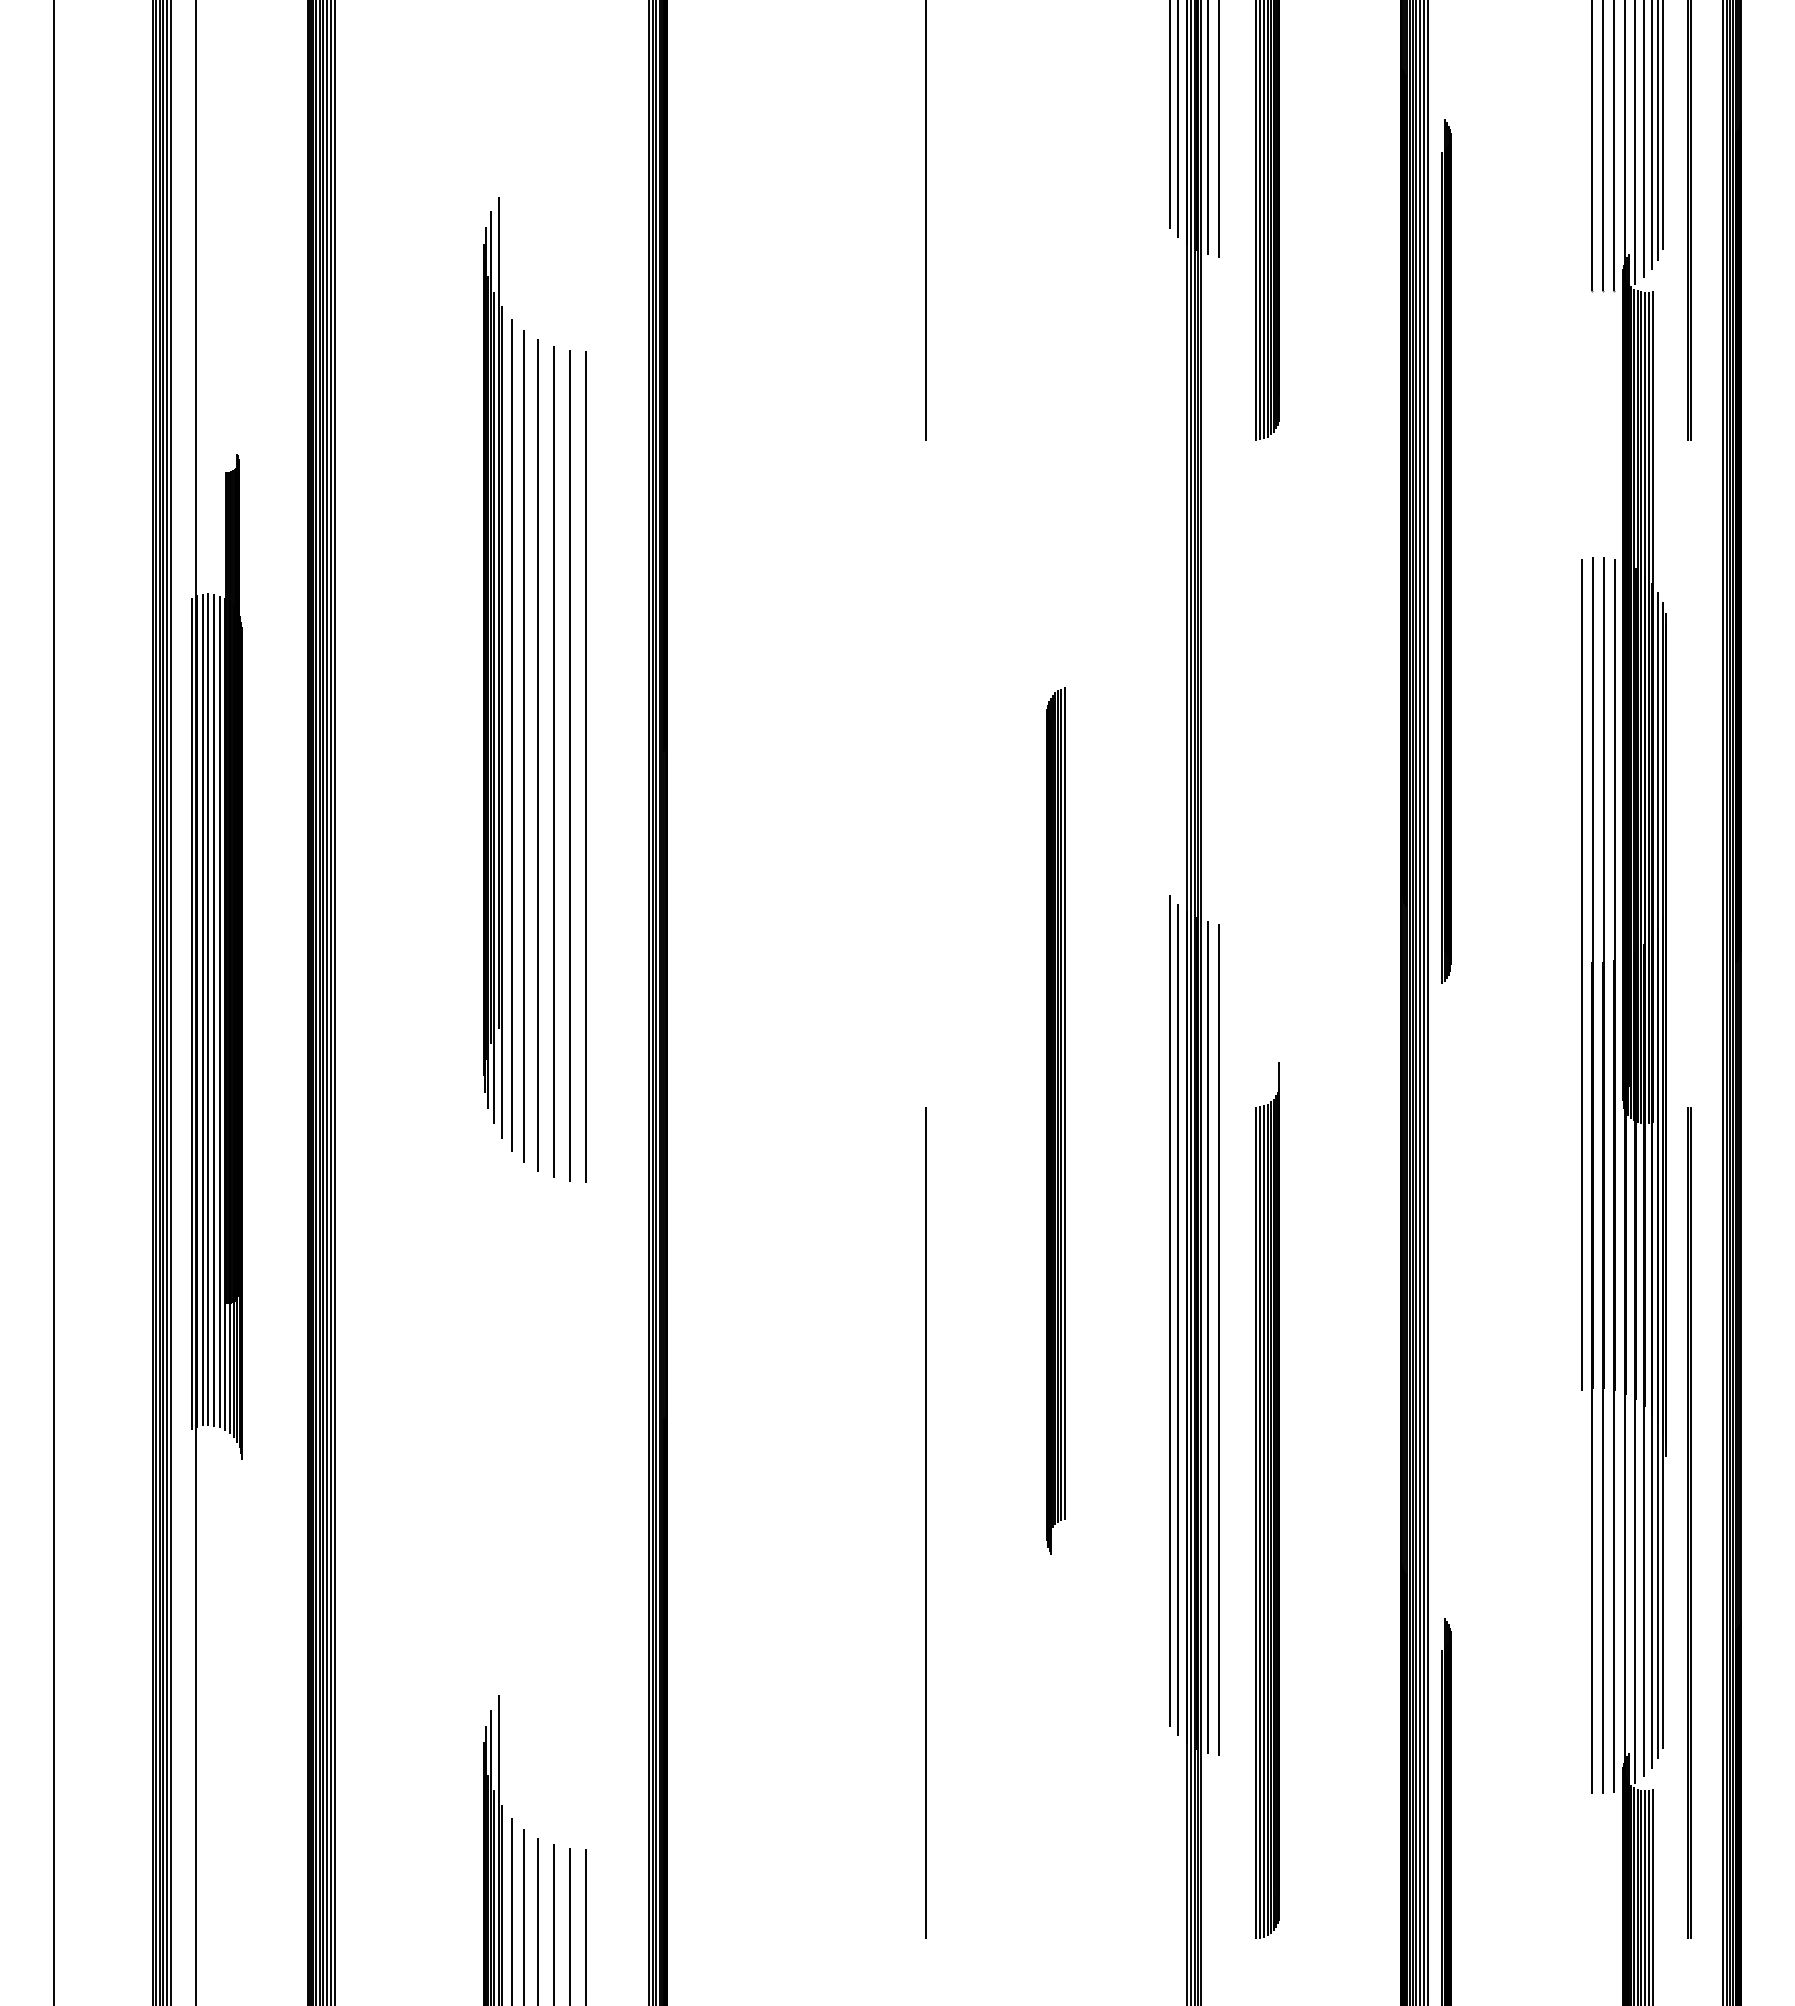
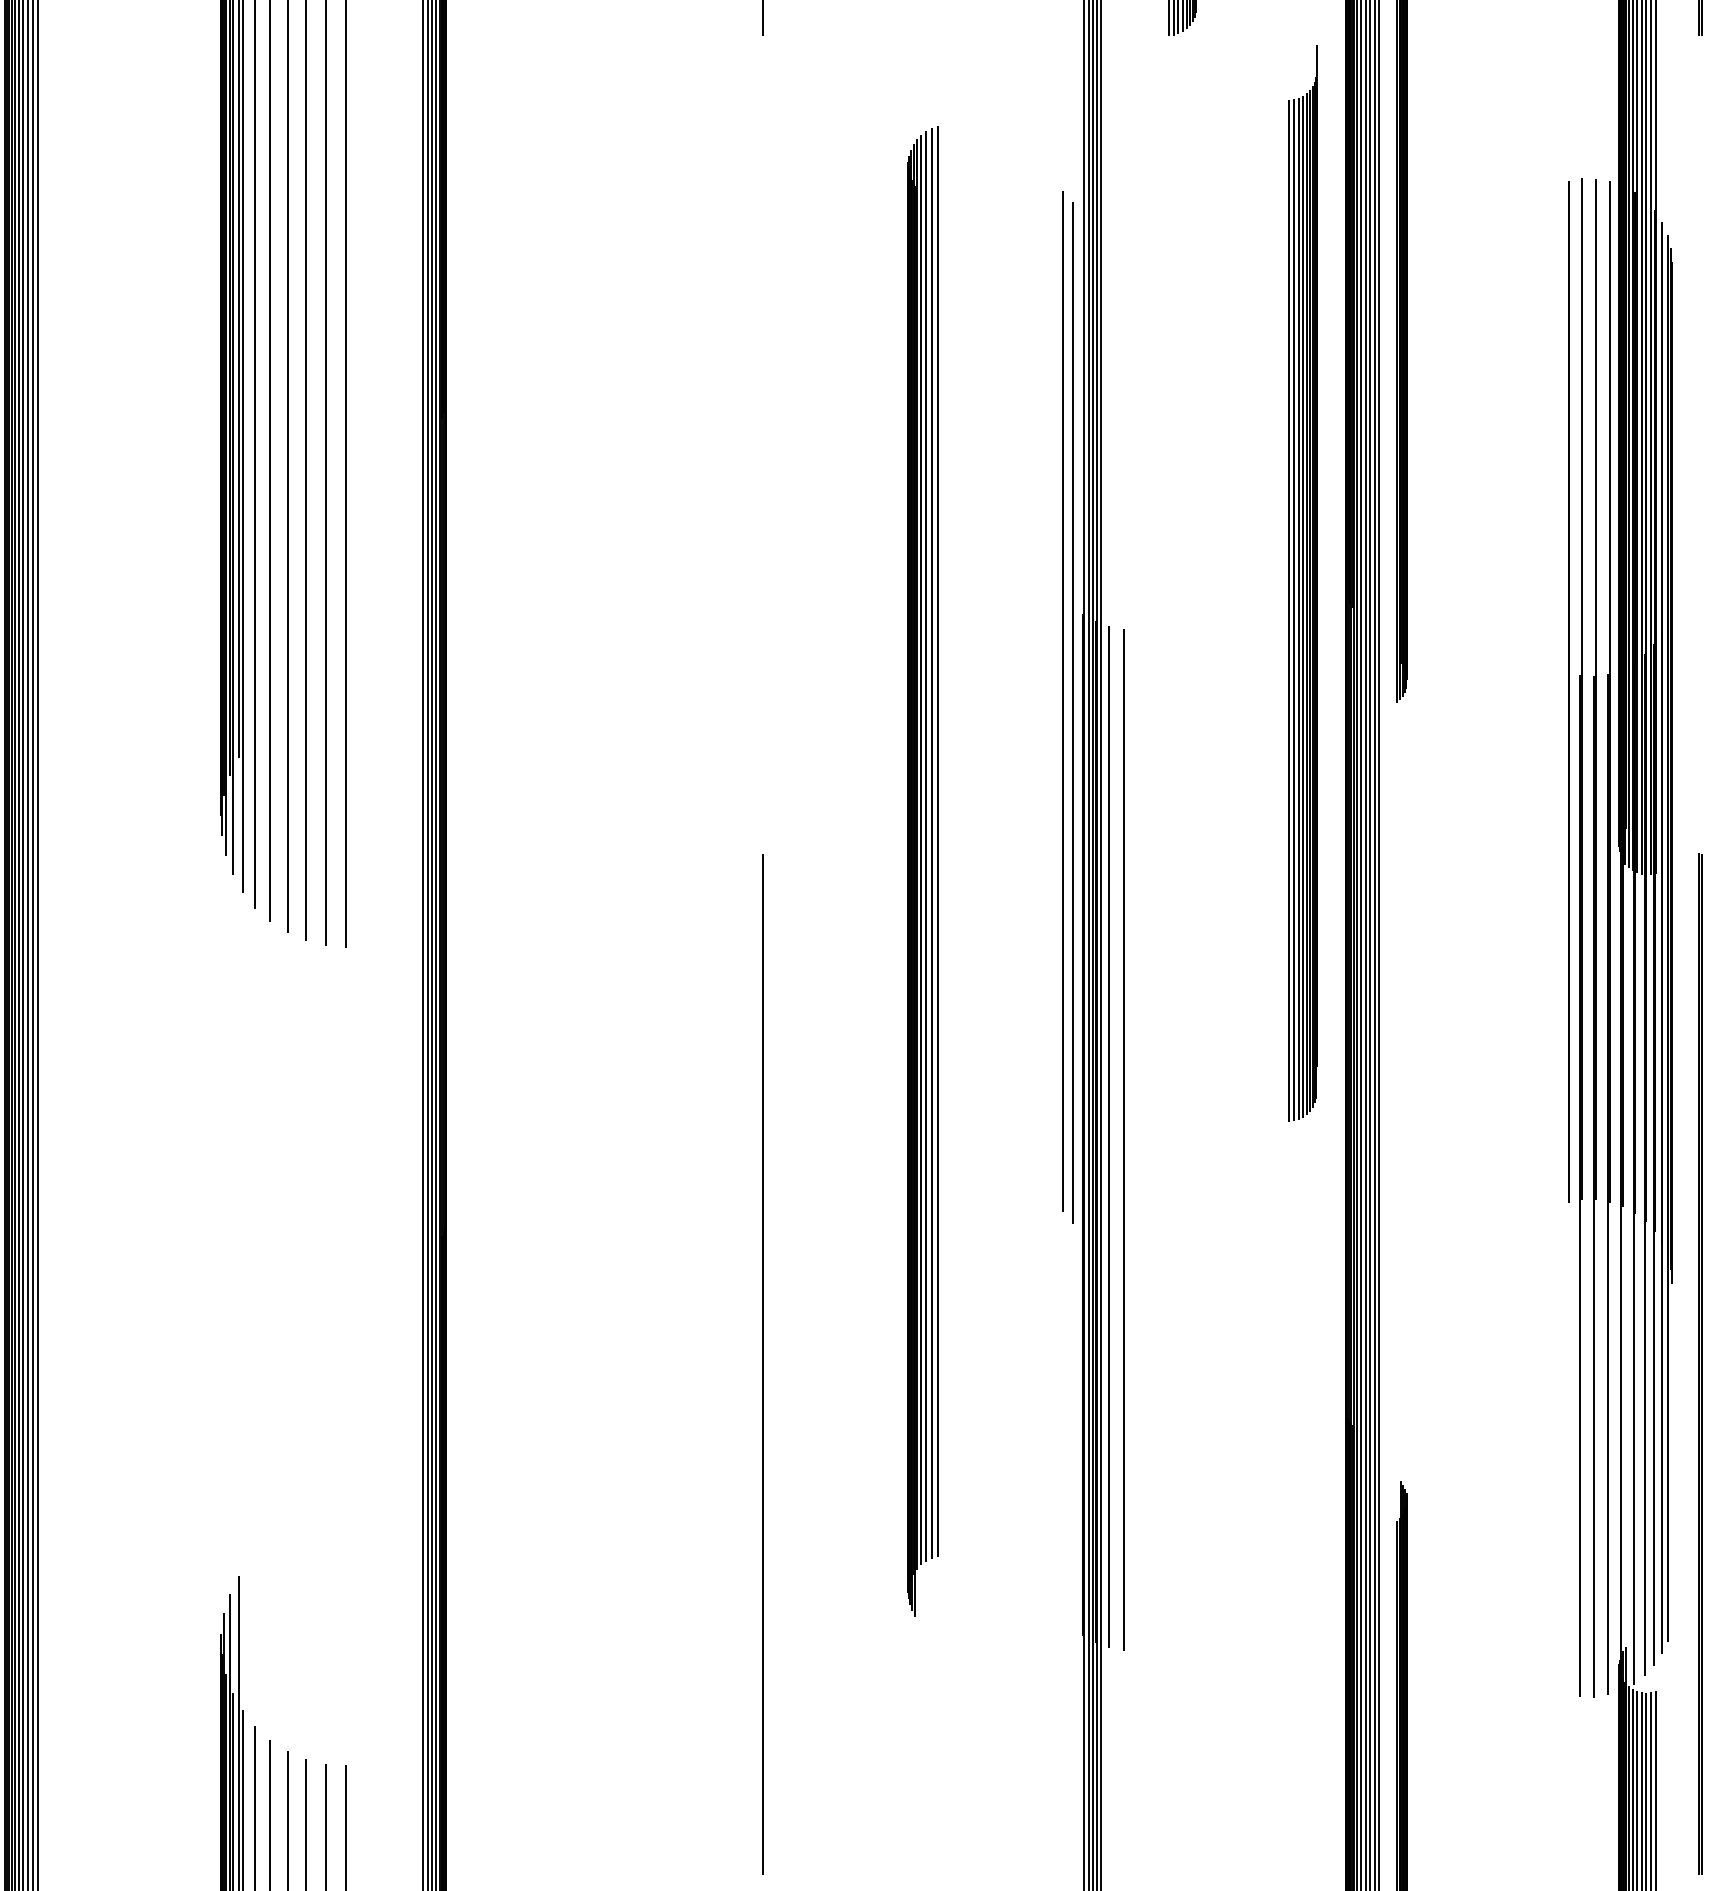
part: (1055, 1120) -> (922, 870), size x1.4
part: (1173, 1315) -> (1067, 707), moved
part: (1267, 1500) -> (1302, 583), moved

